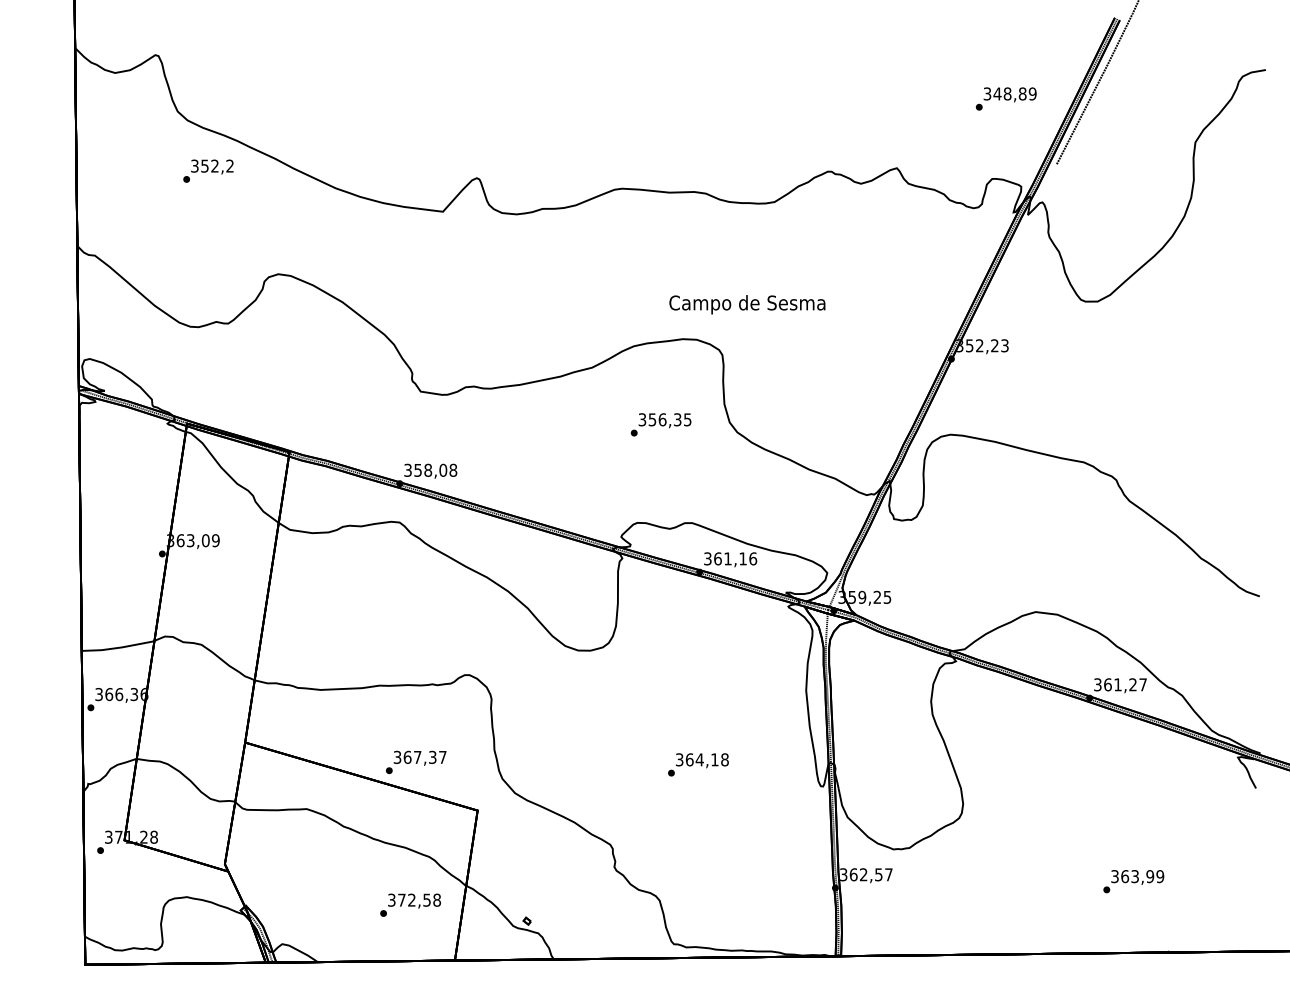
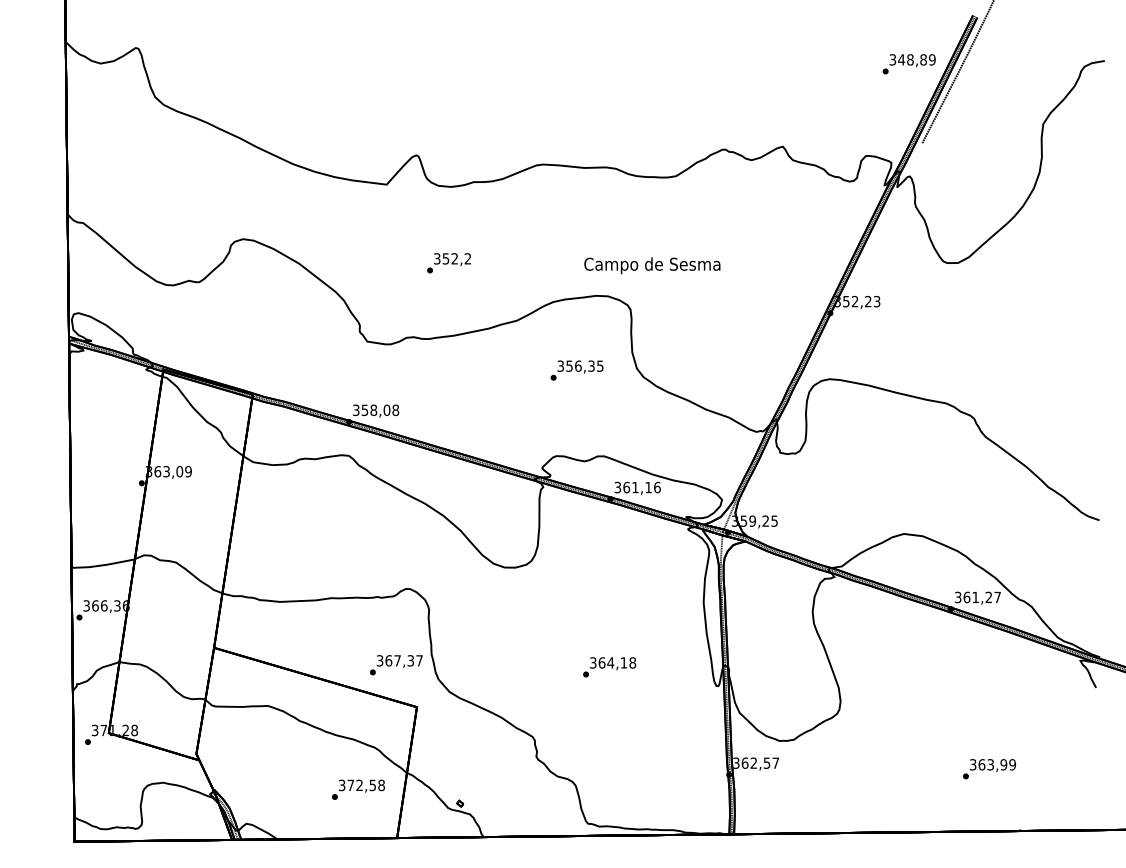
text: (1005, 99) -> (908, 64), moved
text: (207, 171) -> (448, 263), moved
text: (416, 762) -> (396, 665), moved

